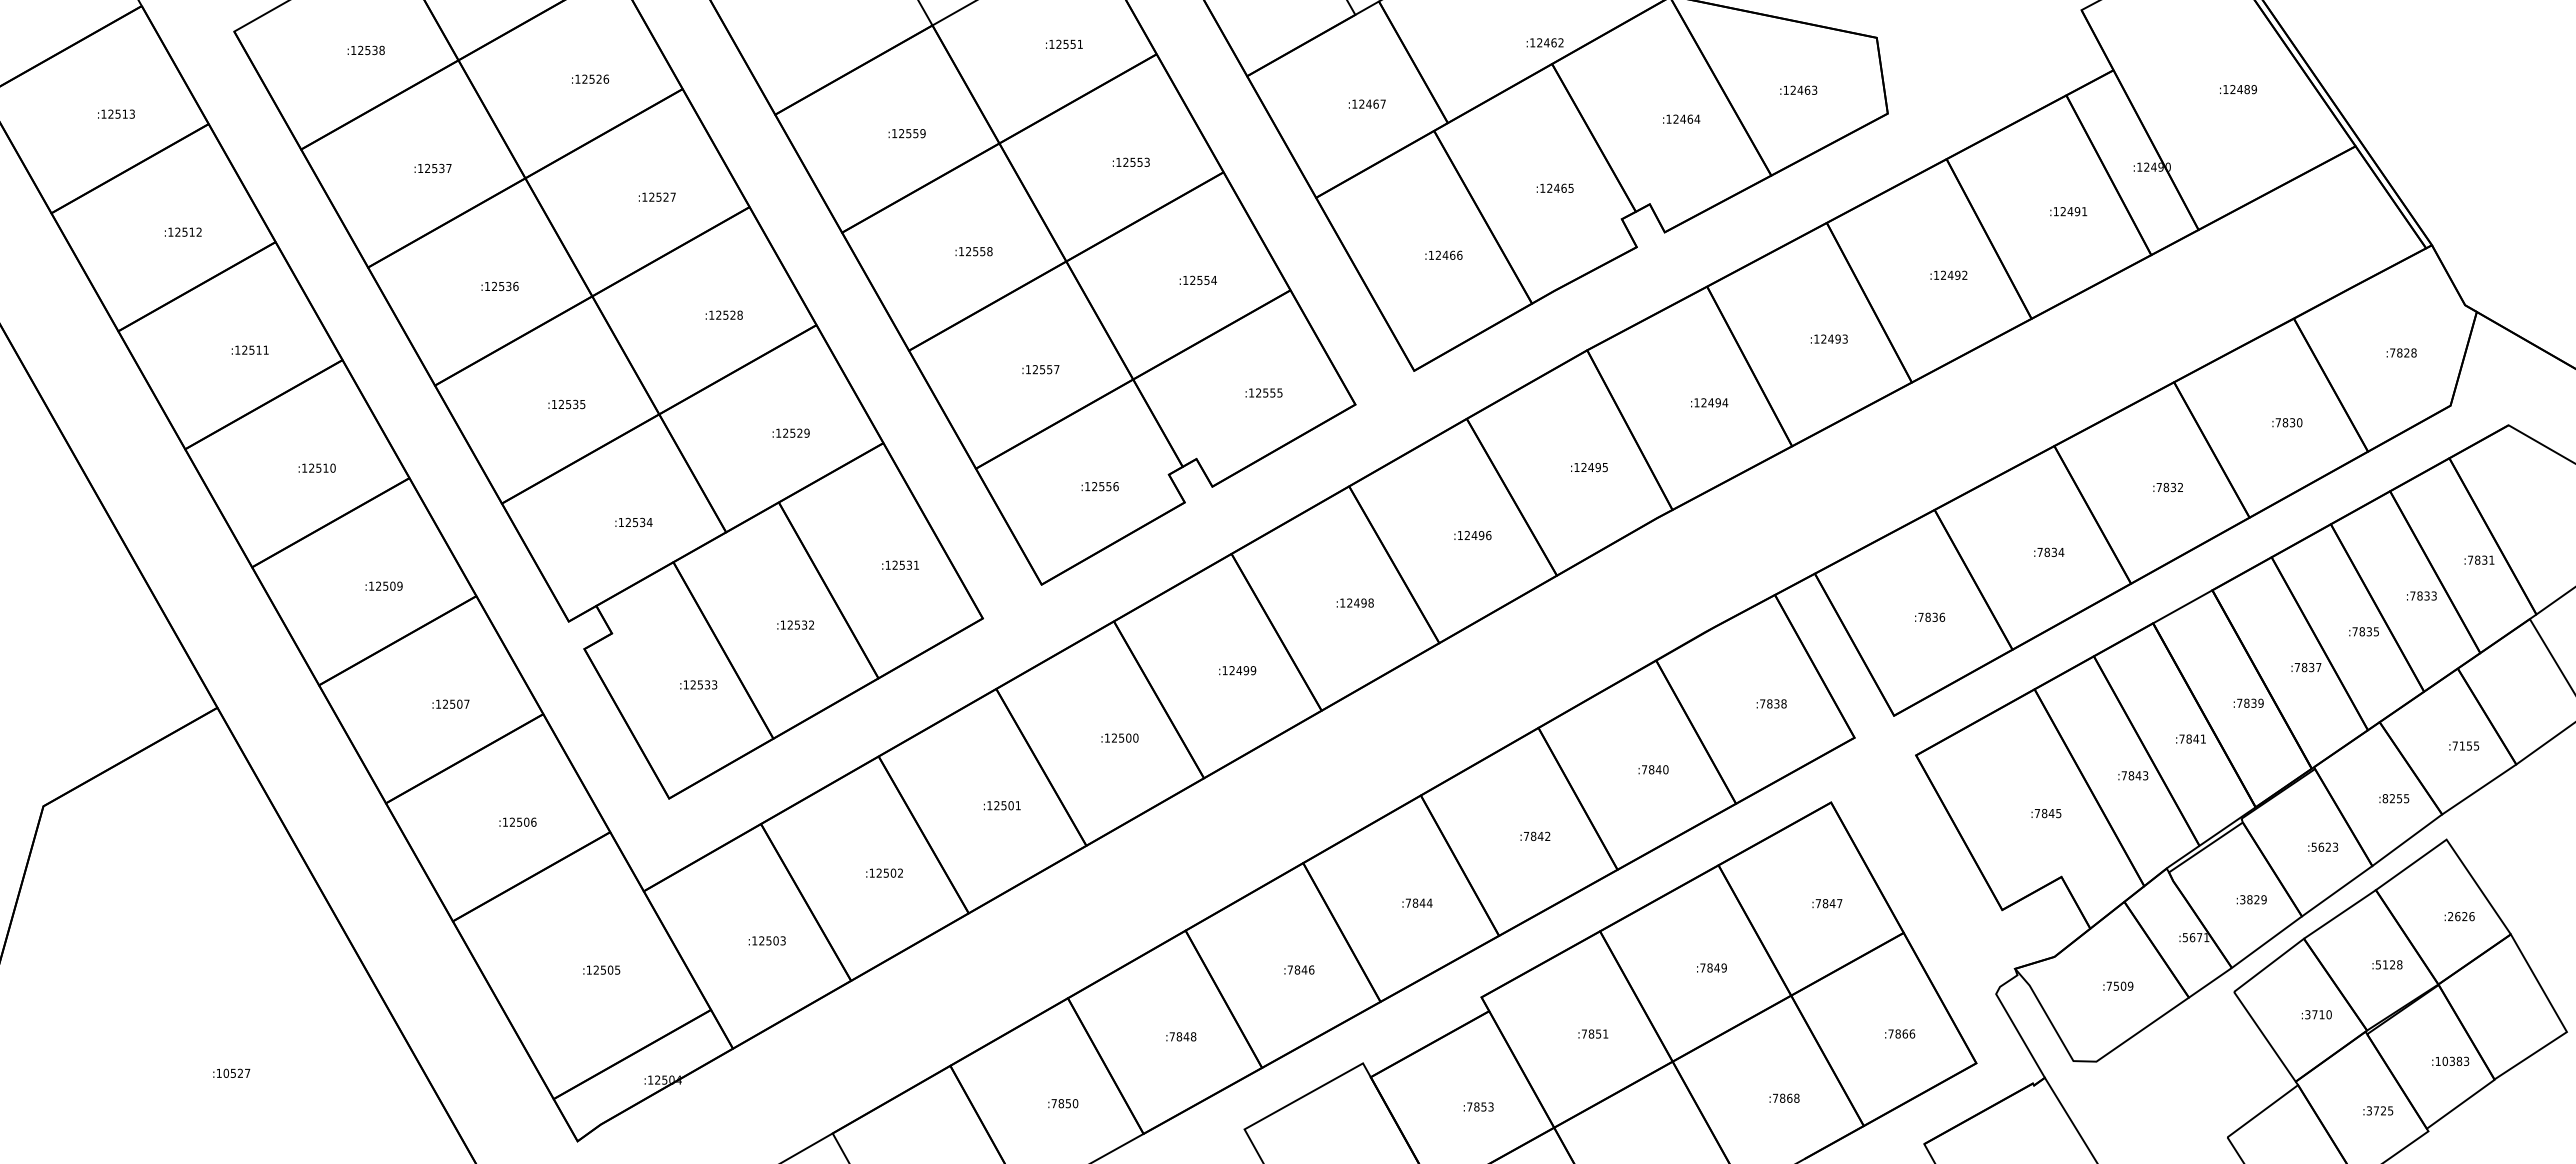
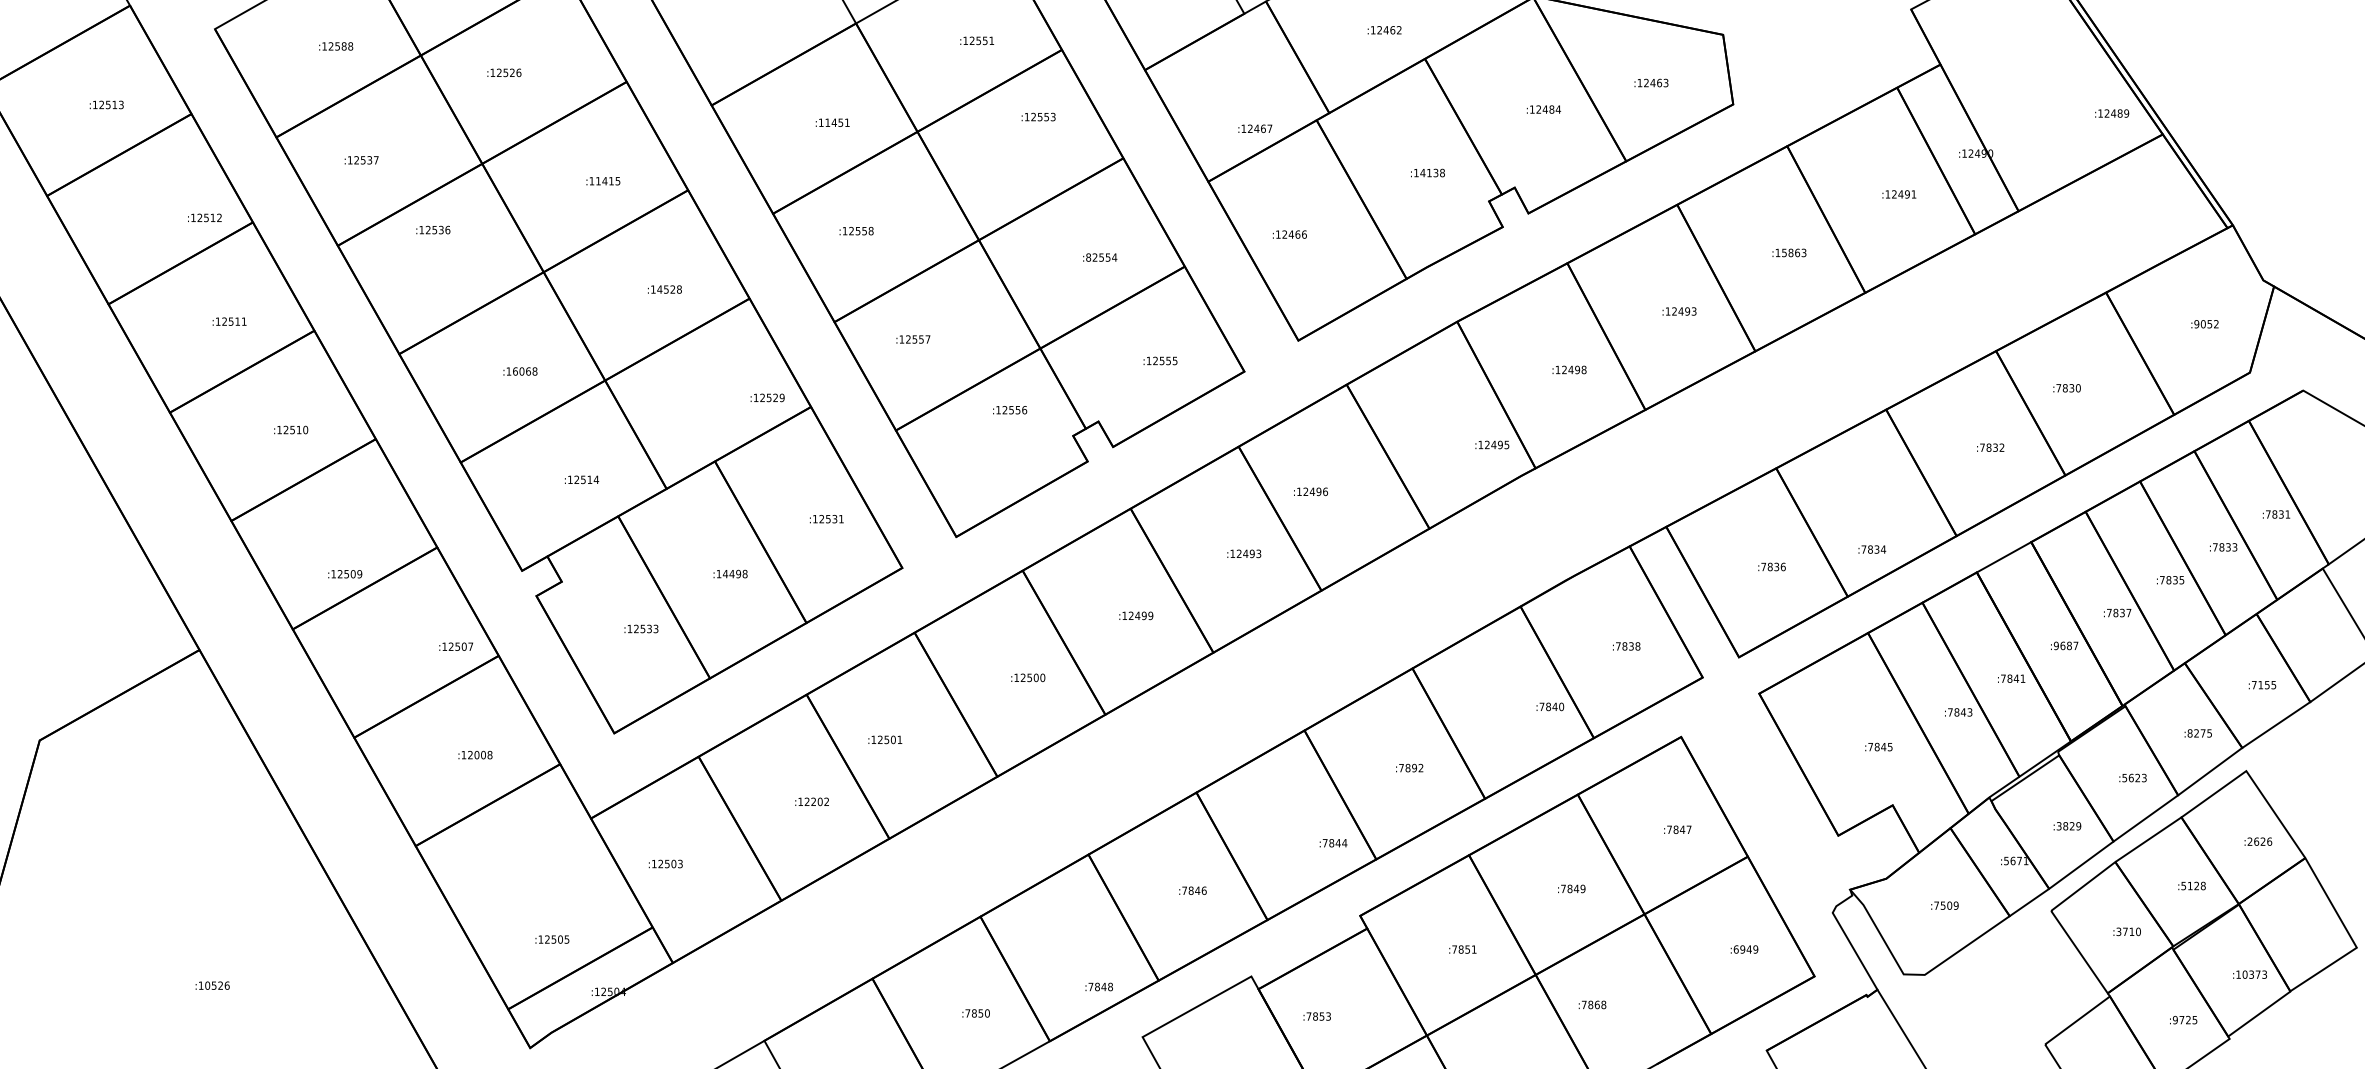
text: (1544, 42) -> (1384, 29), moved
text: (374, 50) -> (343, 46), :12538 -> :12588
text: (590, 78) -> (504, 72), moved
text: (2238, 89) -> (2112, 113), moved
text: (1366, 103) -> (1254, 128), moved
text: (1690, 118) -> (1552, 108), :12464 -> :12484
text: (912, 133) -> (837, 122), :12559 -> :11451
text: (1130, 161) -> (1037, 116), moved
text: (432, 168) -> (361, 160), moved
text: (1560, 187) -> (1432, 172), :12465 -> :14138
text: (662, 196) -> (608, 180), :12527 -> :11415
text: (183, 231) -> (205, 217), moved
text: (973, 251) -> (856, 231), moved
text: (1443, 254) -> (1289, 233), moved
text: (1954, 274) -> (1794, 252), :12492 -> :15863
text: (1185, 279) -> (1088, 256), :12554 -> :82554
text: (499, 286) -> (432, 230), moved
text: (718, 314) -> (659, 288), :12528 -> :14528
text: (2403, 352) -> (2206, 323), :7828 -> :9052
text: (1040, 369) -> (913, 339), moved
text: (1725, 402) -> (1584, 369), :12494 -> :12498
text: (571, 404) -> (524, 371), :12535 -> :16068
text: (2287, 422) -> (2067, 388), moved
text: (790, 432) -> (767, 397), moved
text: (1589, 467) -> (1492, 444), moved
text: (1099, 486) -> (1009, 410), moved
text: (642, 522) -> (589, 479), :12534 -> :12514
text: (1472, 535) -> (1310, 491), moved
text: (2049, 551) -> (1872, 548), moved
text: (383, 585) -> (344, 573), moved
text: (1370, 602) -> (1258, 553), :12498 -> :12493
text: (800, 624) -> (734, 573), :12532 -> :14498
text: (2250, 702) -> (2066, 645), :7839 -> :9687
text: (450, 703) -> (455, 646), moved
text: (1653, 769) -> (1550, 706), moved
text: (2399, 798) -> (2203, 733), :8255 -> :8275
text: (1001, 805) -> (884, 739), moved
text: (526, 821) -> (483, 754), :12506 -> :12008
text: (1540, 836) -> (1414, 768), :7842 -> :7892
text: (885, 872) -> (812, 801), :12502 -> :12202
text: (1417, 902) -> (1333, 842), moved
text: (766, 940) -> (665, 863), moved
text: (601, 969) -> (552, 938), moved
text: (1901, 1033) -> (1745, 949), :7866 -> :6949
text: (1181, 1036) -> (1099, 986), moved
text: (2459, 1060) -> (2258, 973), :10383 -> :10373
text: (247, 1072) -> (227, 984), :10527 -> :10526
text: (1784, 1097) -> (1592, 1004), moved
text: (1478, 1106) -> (1317, 1016), moved
text: (2369, 1110) -> (2175, 1019), :3725 -> :9725

